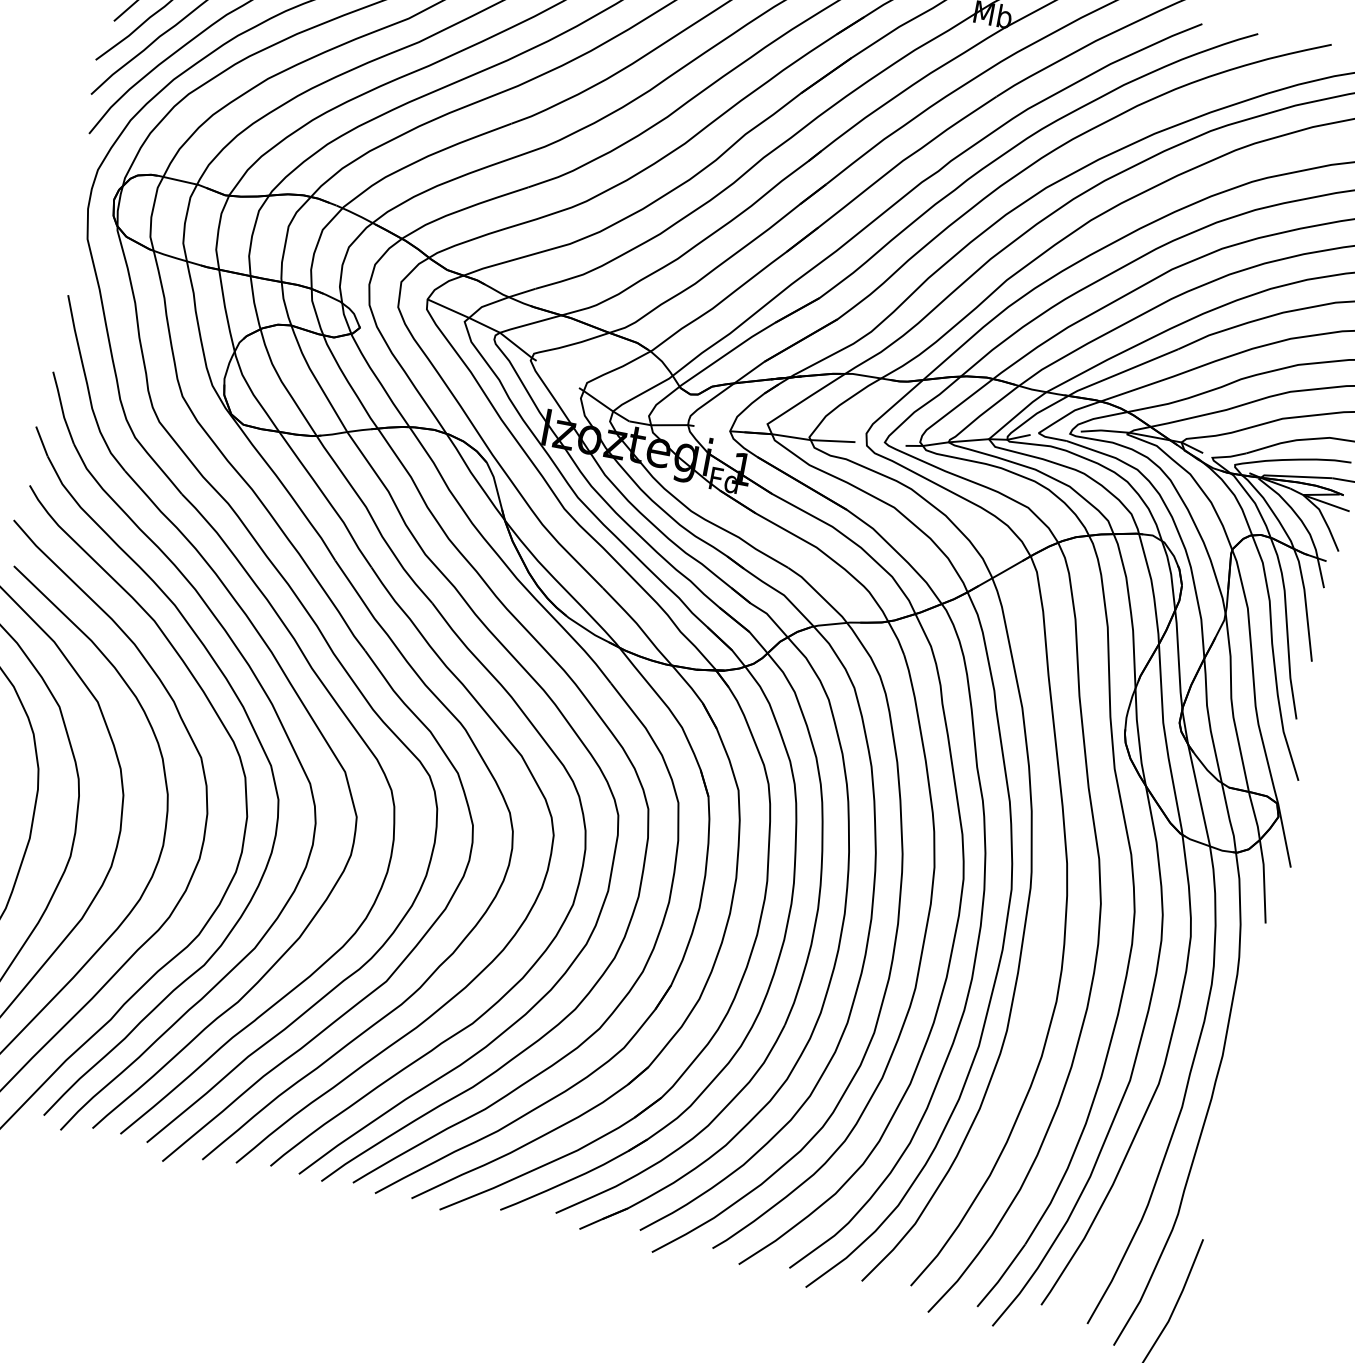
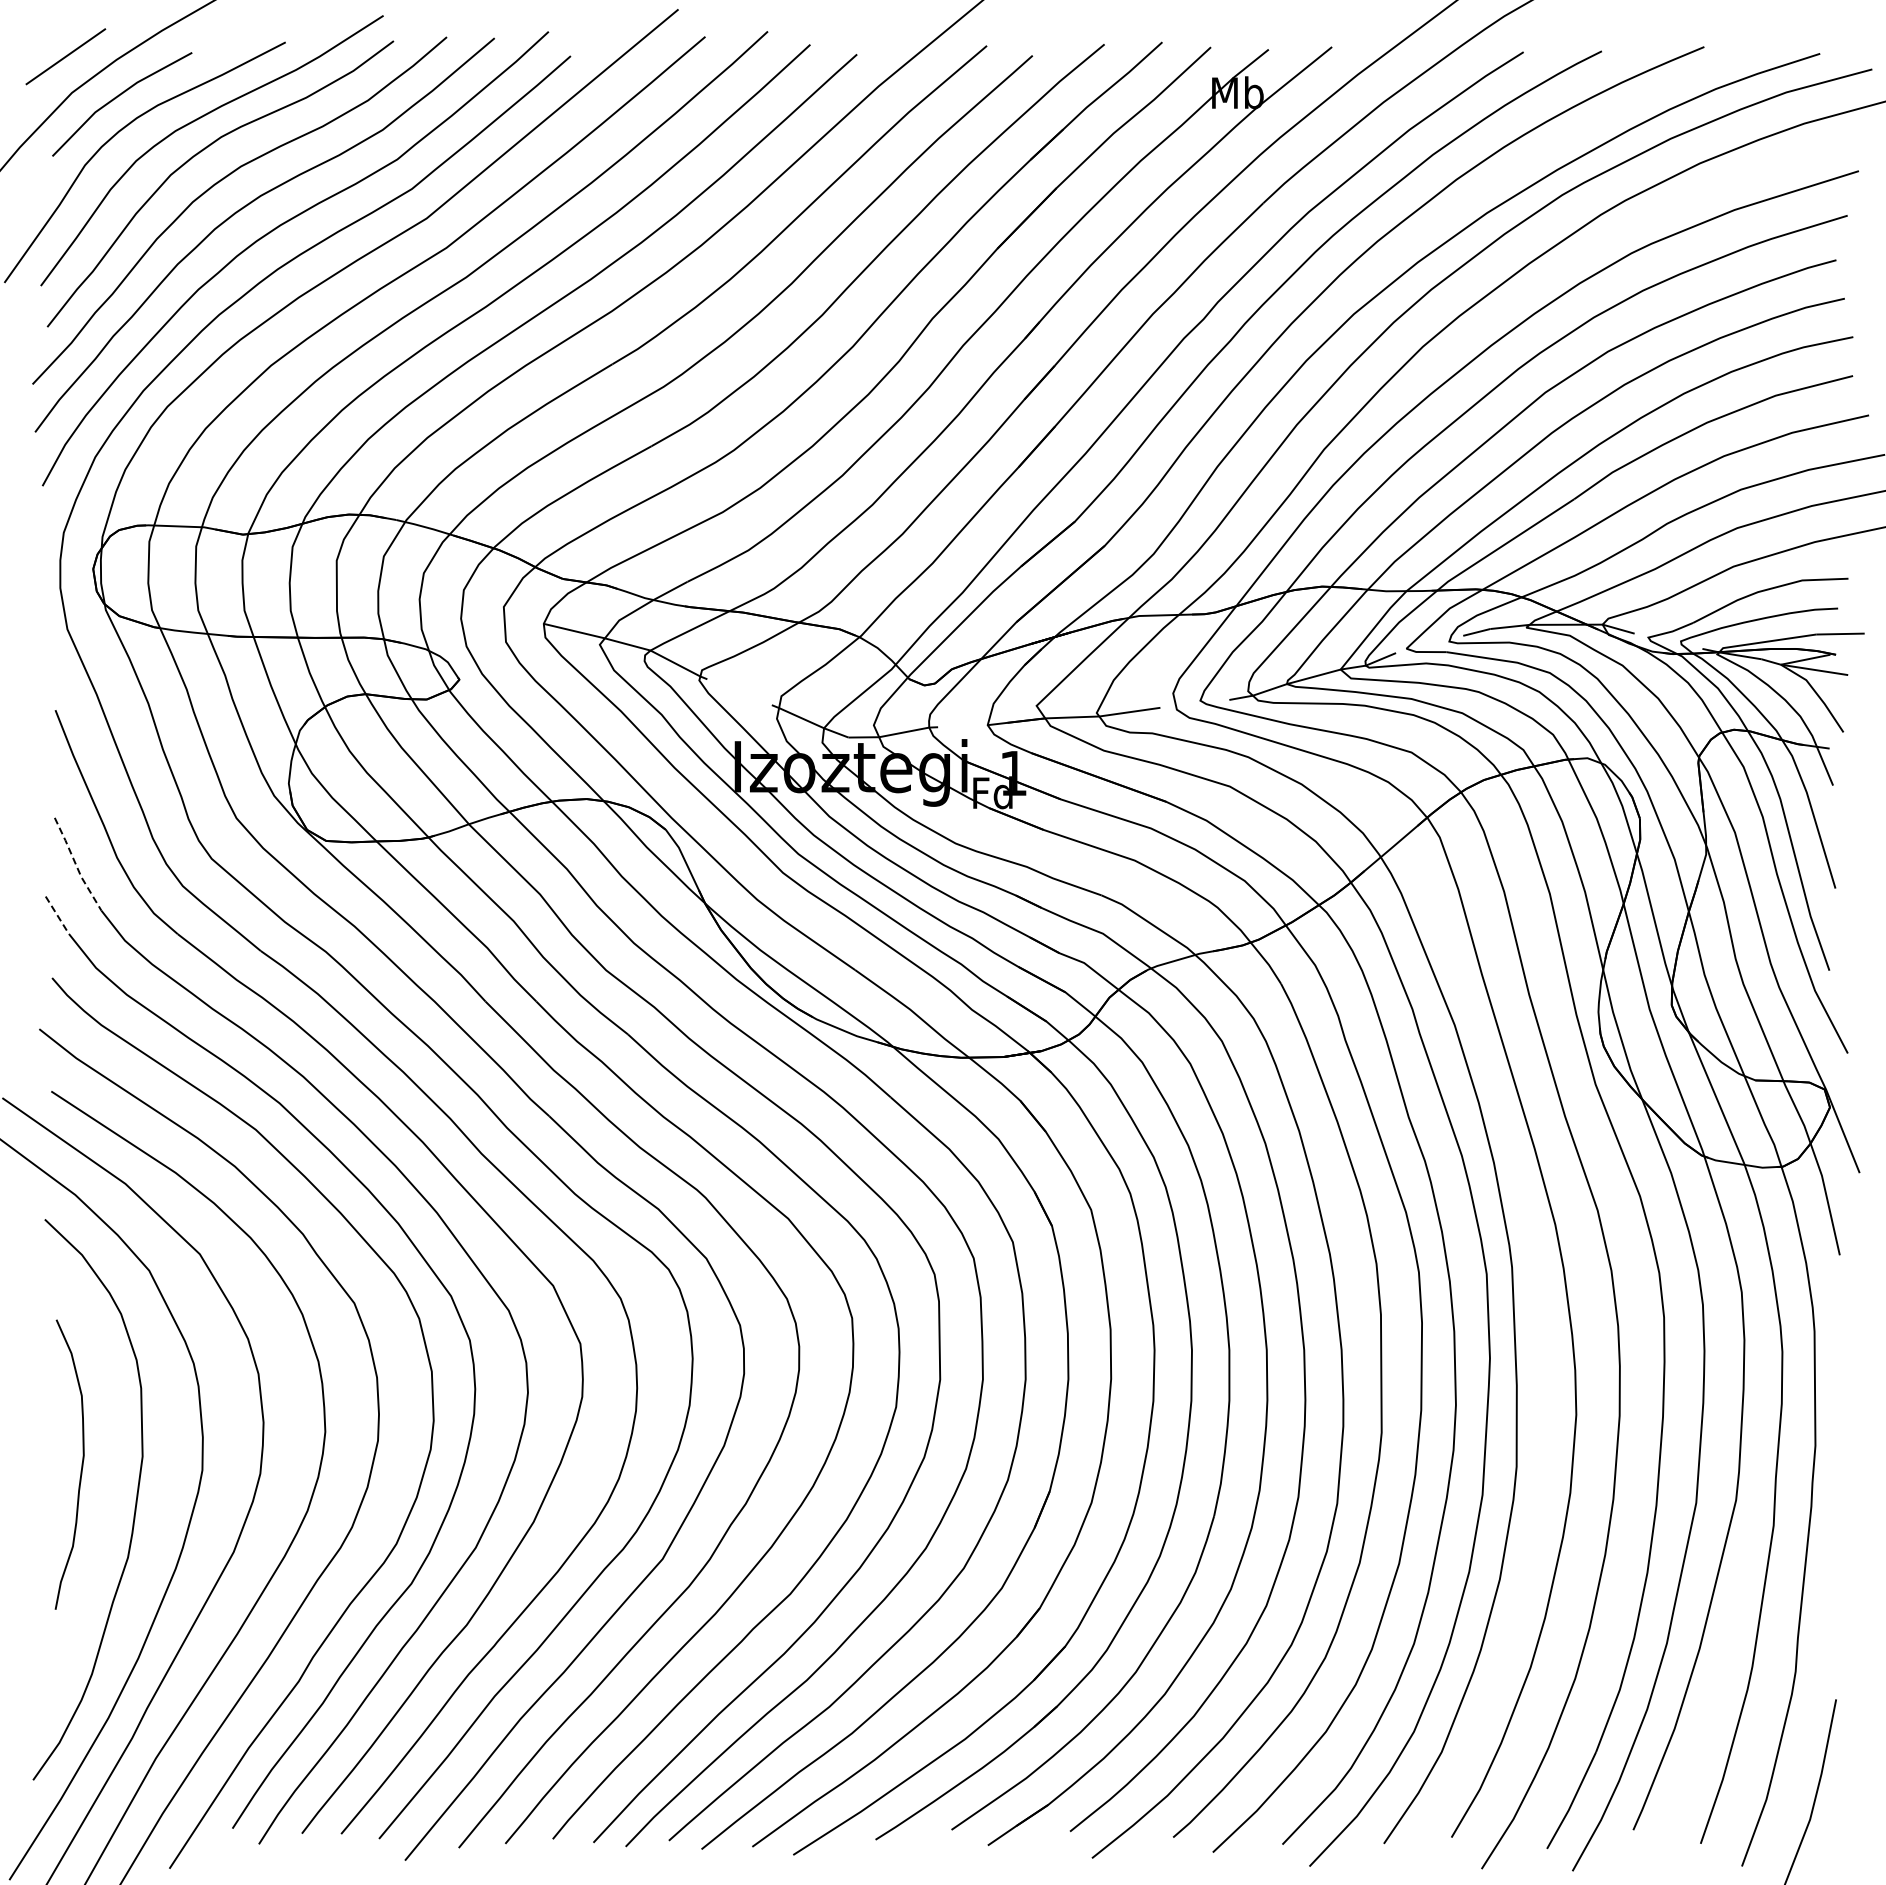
line: (62, 408) -> (76, 865), solid -> dashed
line: (41, 441) -> (57, 915), solid -> dashed

